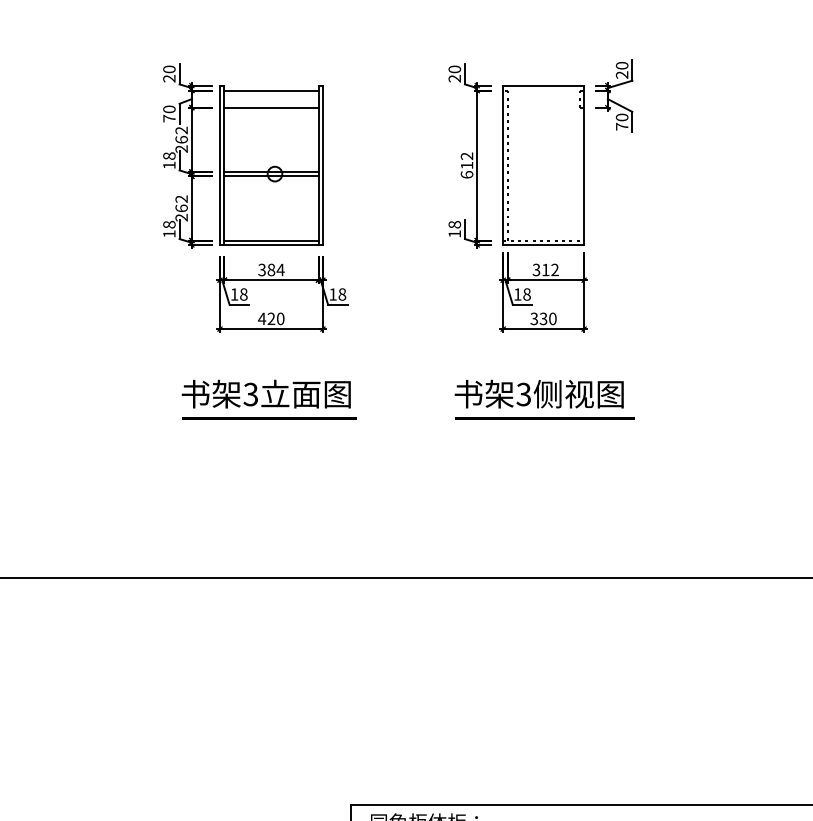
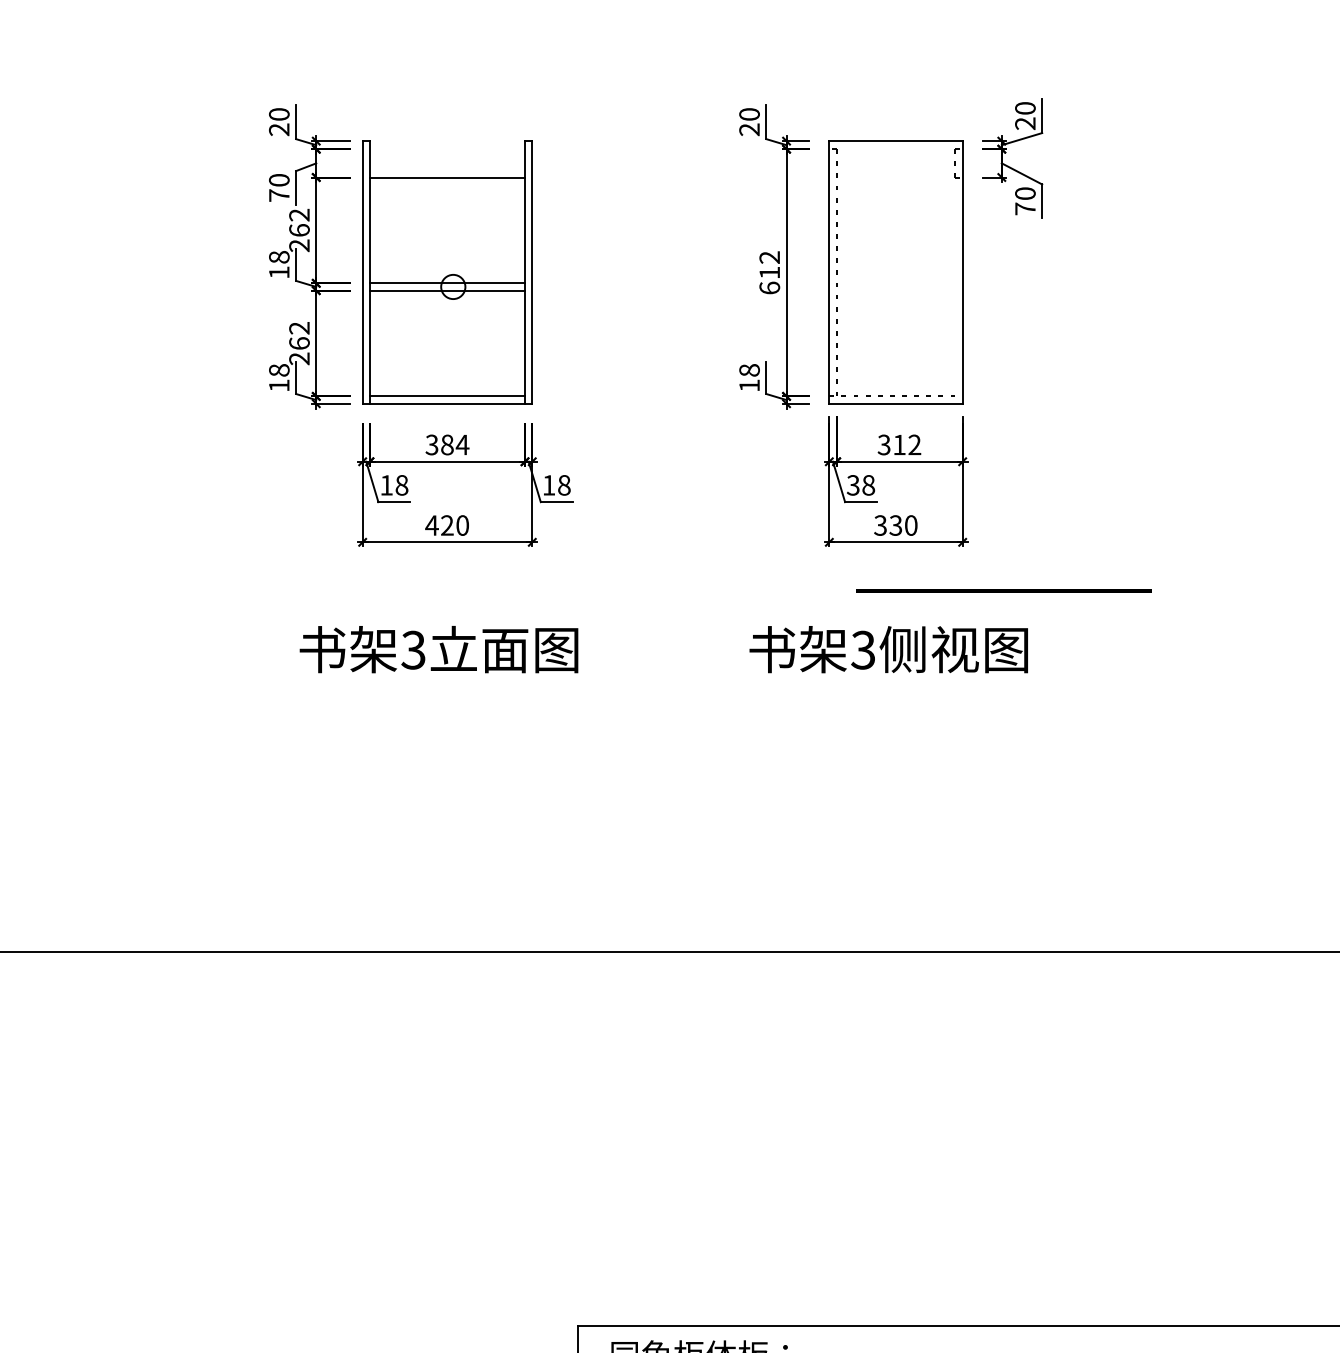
line: (271, 90) -> (447, 149), removed
text: (517, 294) -> (852, 485), 18 -> 38
line: (269, 418) -> (444, 689), removed
line: (544, 418) -> (1002, 590), moved

